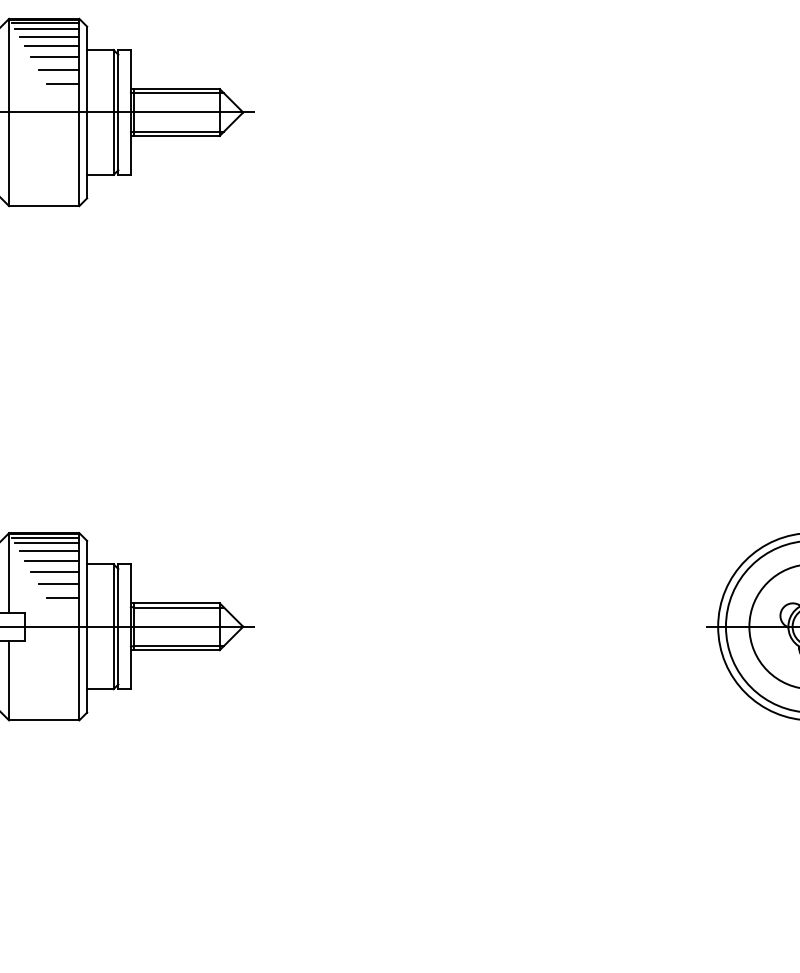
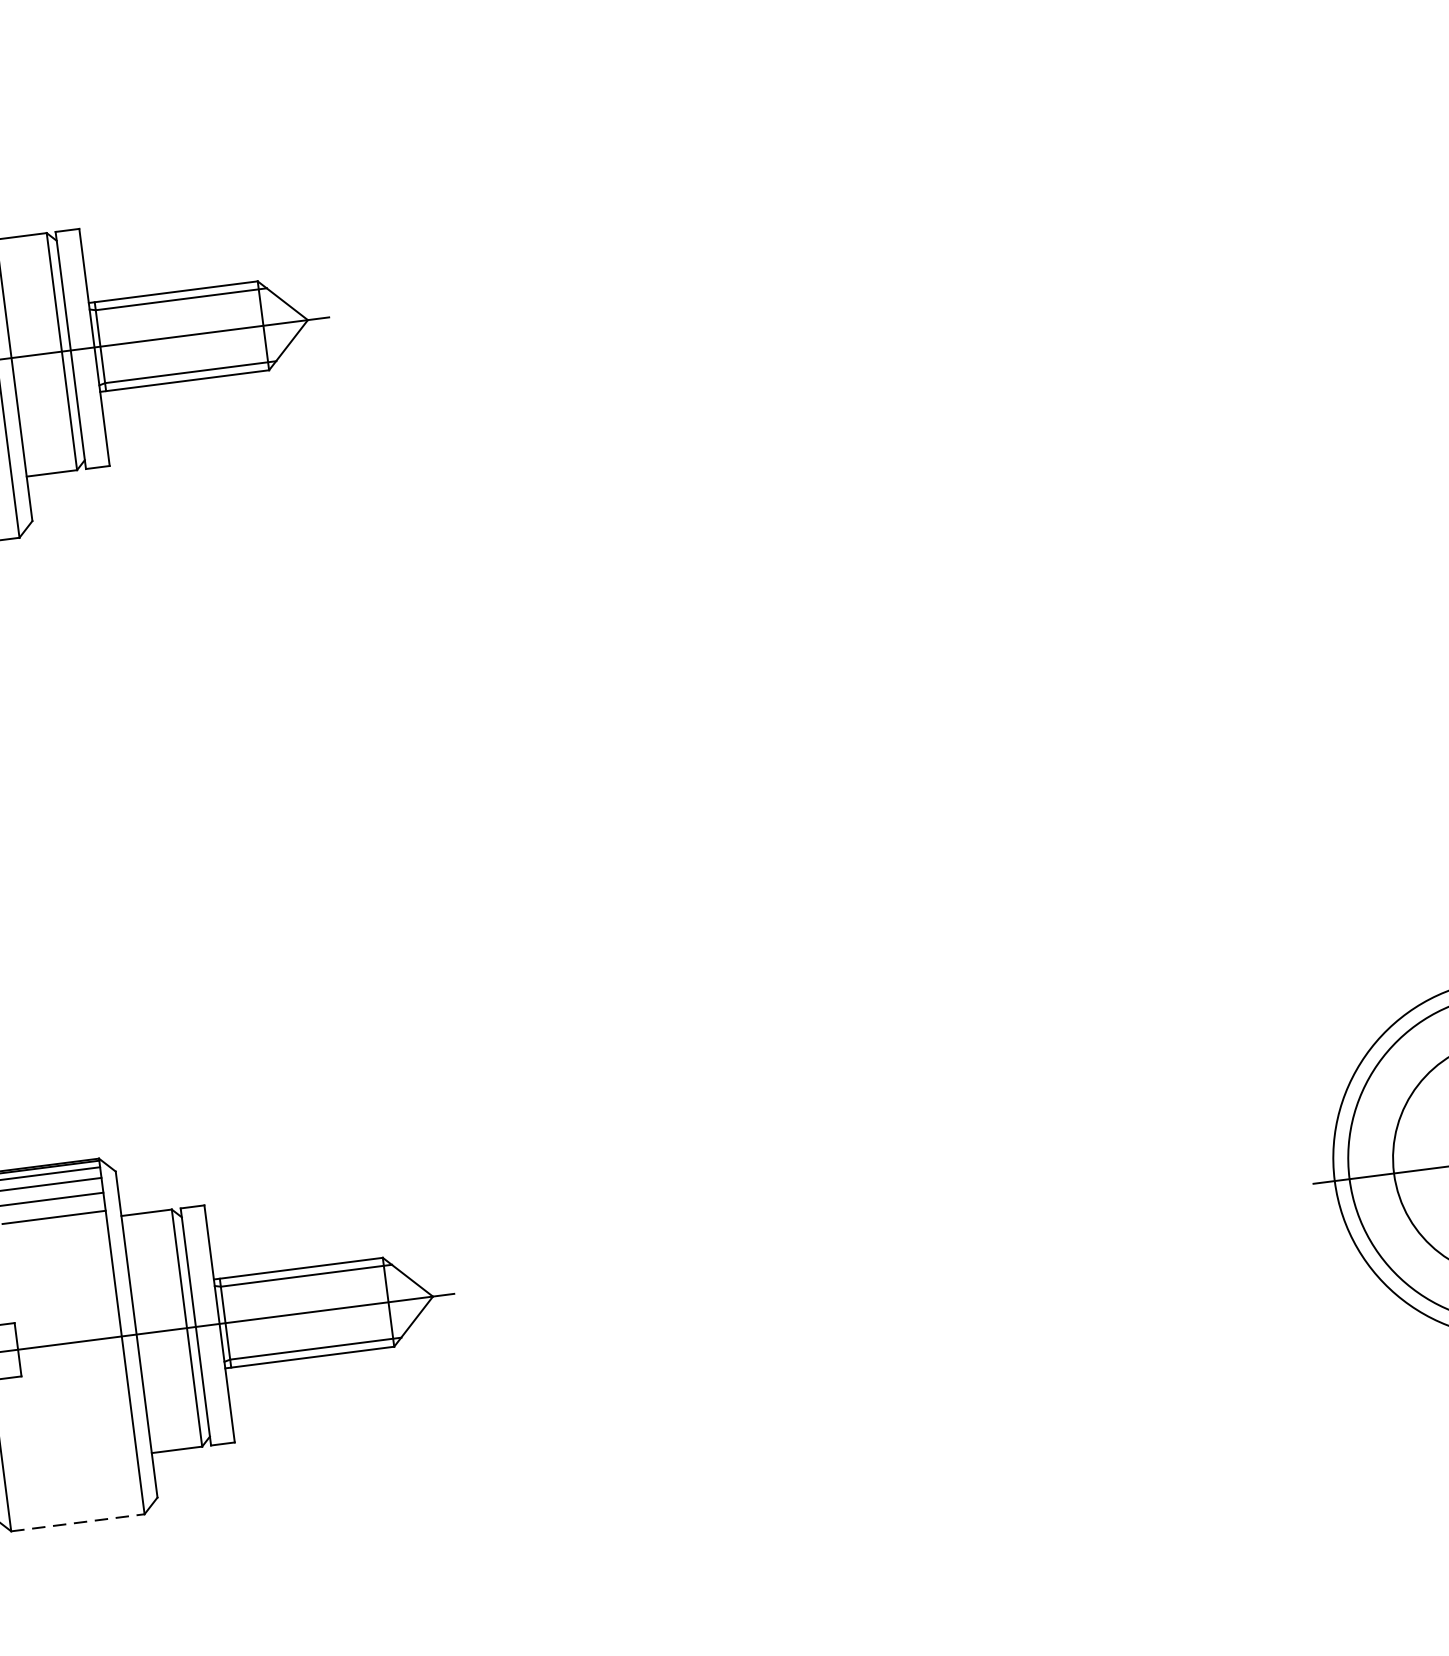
line: (55, 571) -> (63, 1237), removed
line: (58, 584) -> (71, 1261), removed
line: (62, 597) -> (82, 1284), removed
line: (44, 720) -> (78, 1522), solid -> dashed

